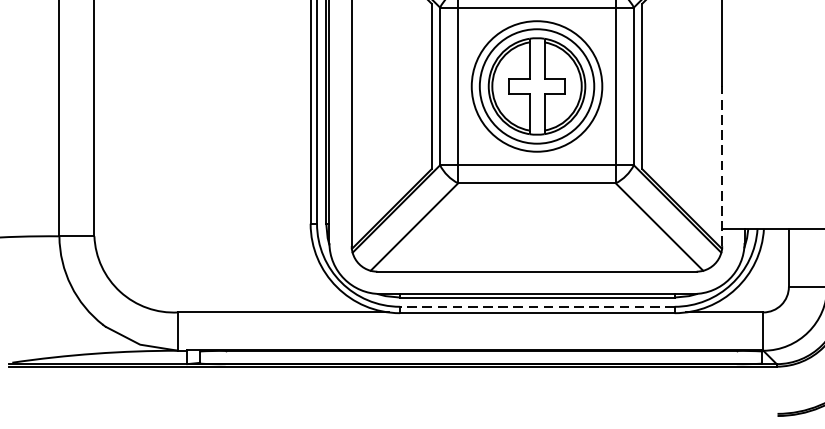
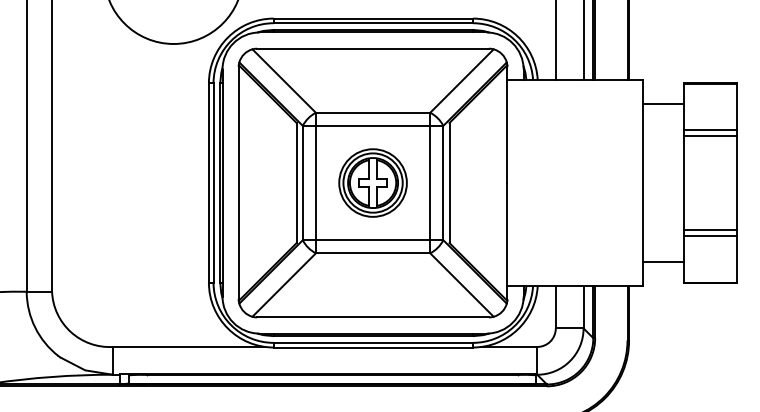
part: (536, 85) -> (372, 182), size x0.71
line: (722, 165) -> (507, 240), dashed -> solid
line: (537, 306) -> (373, 342), dashed -> solid

